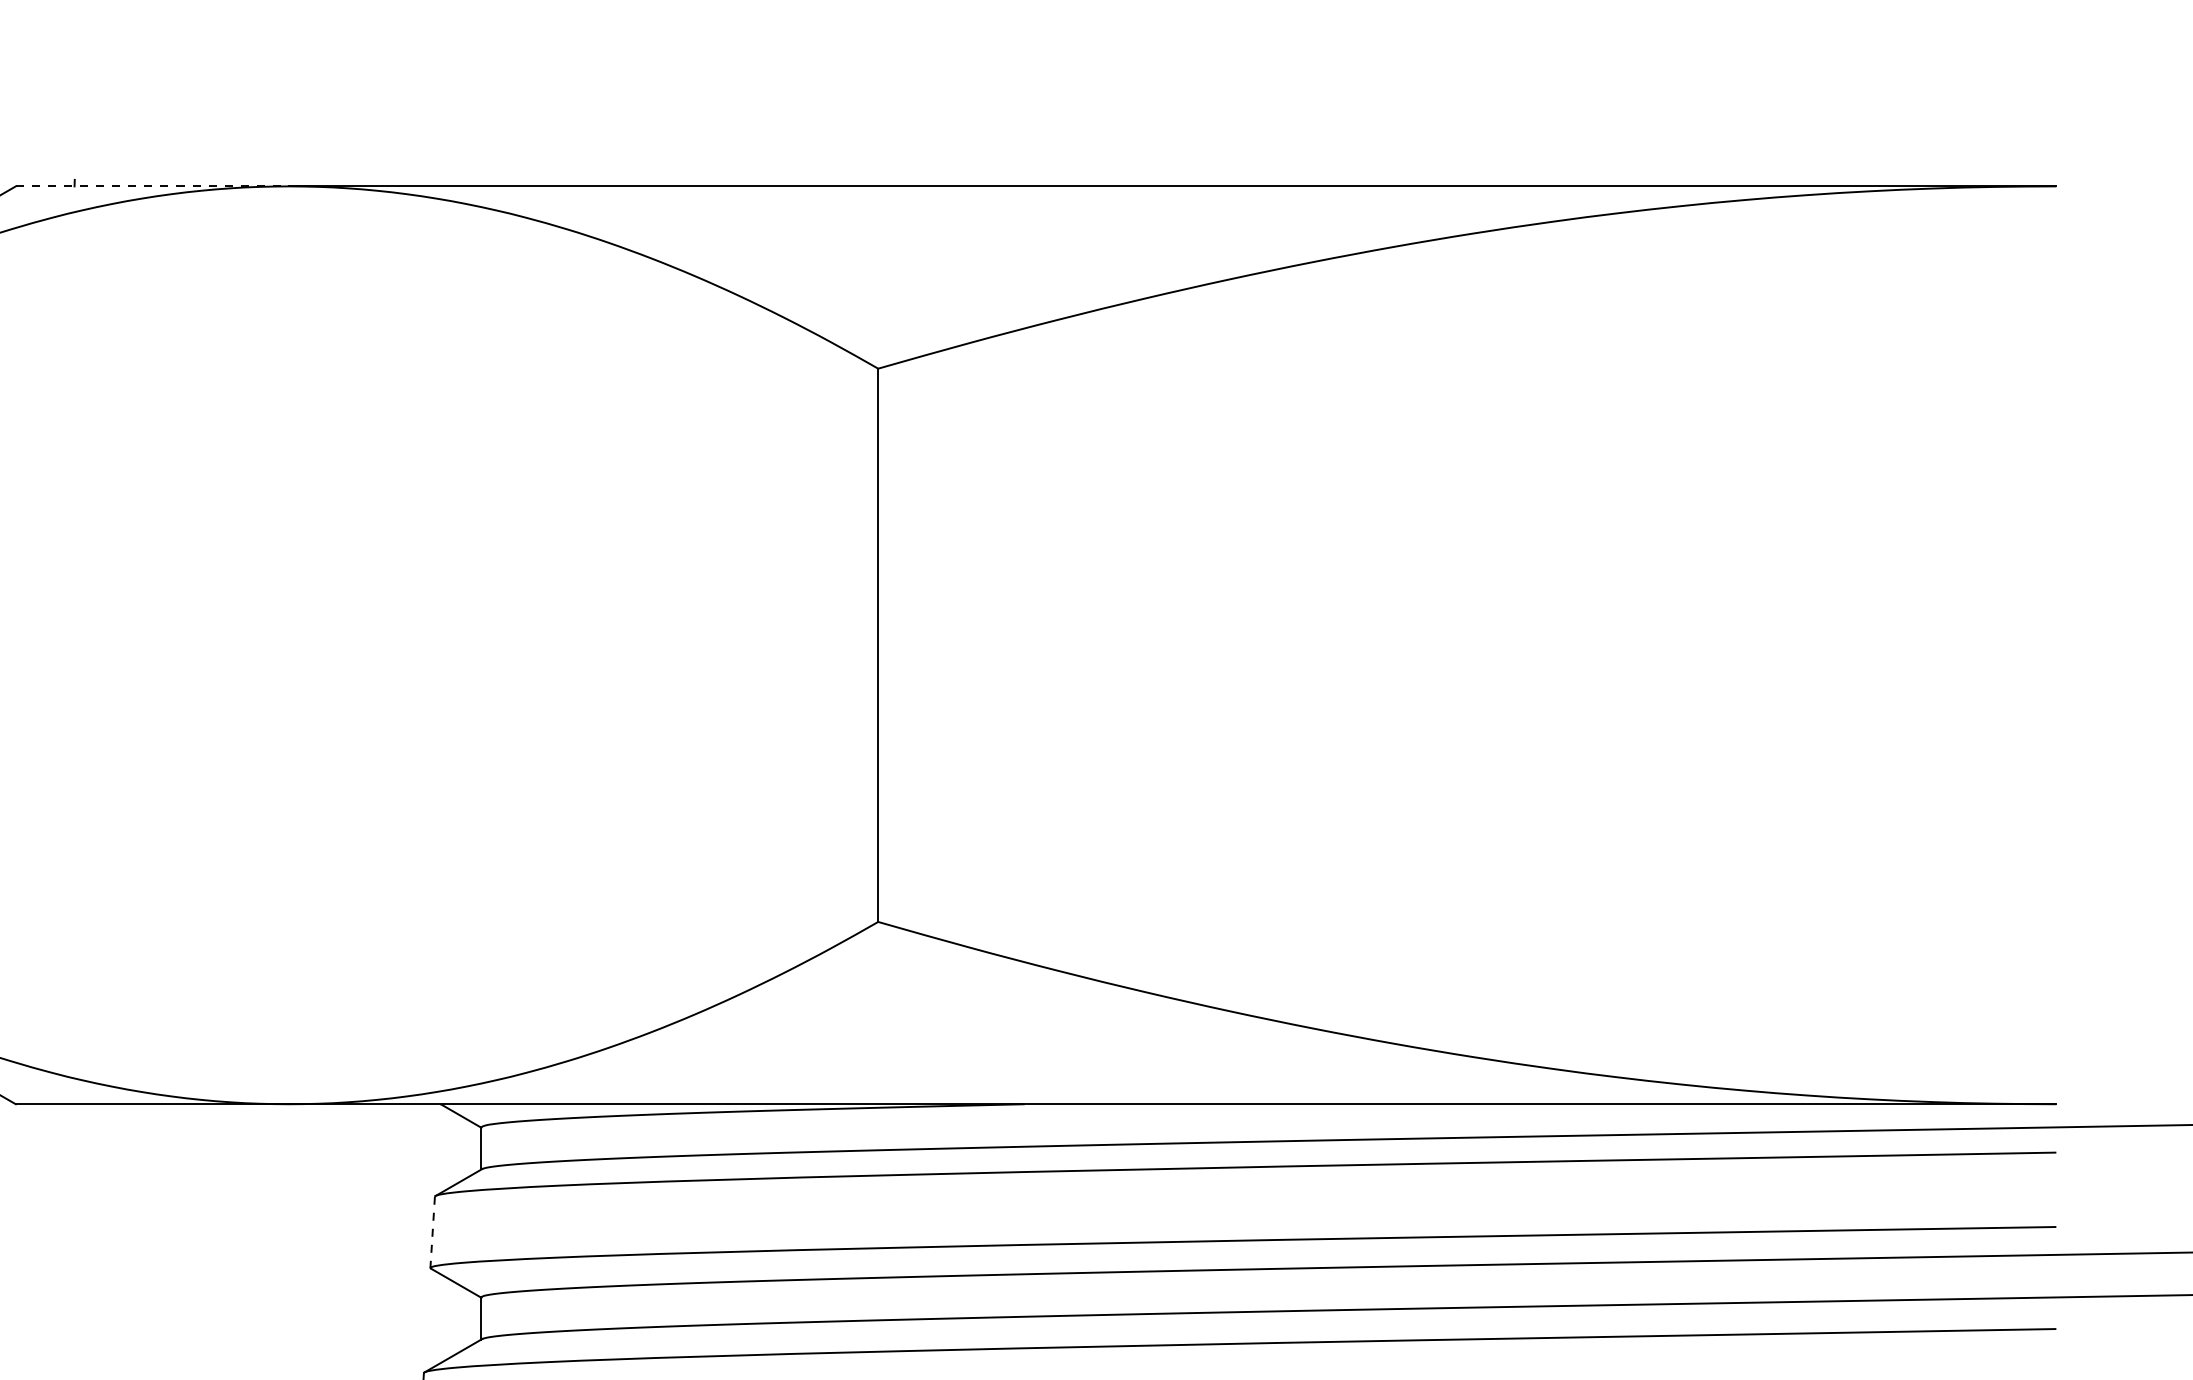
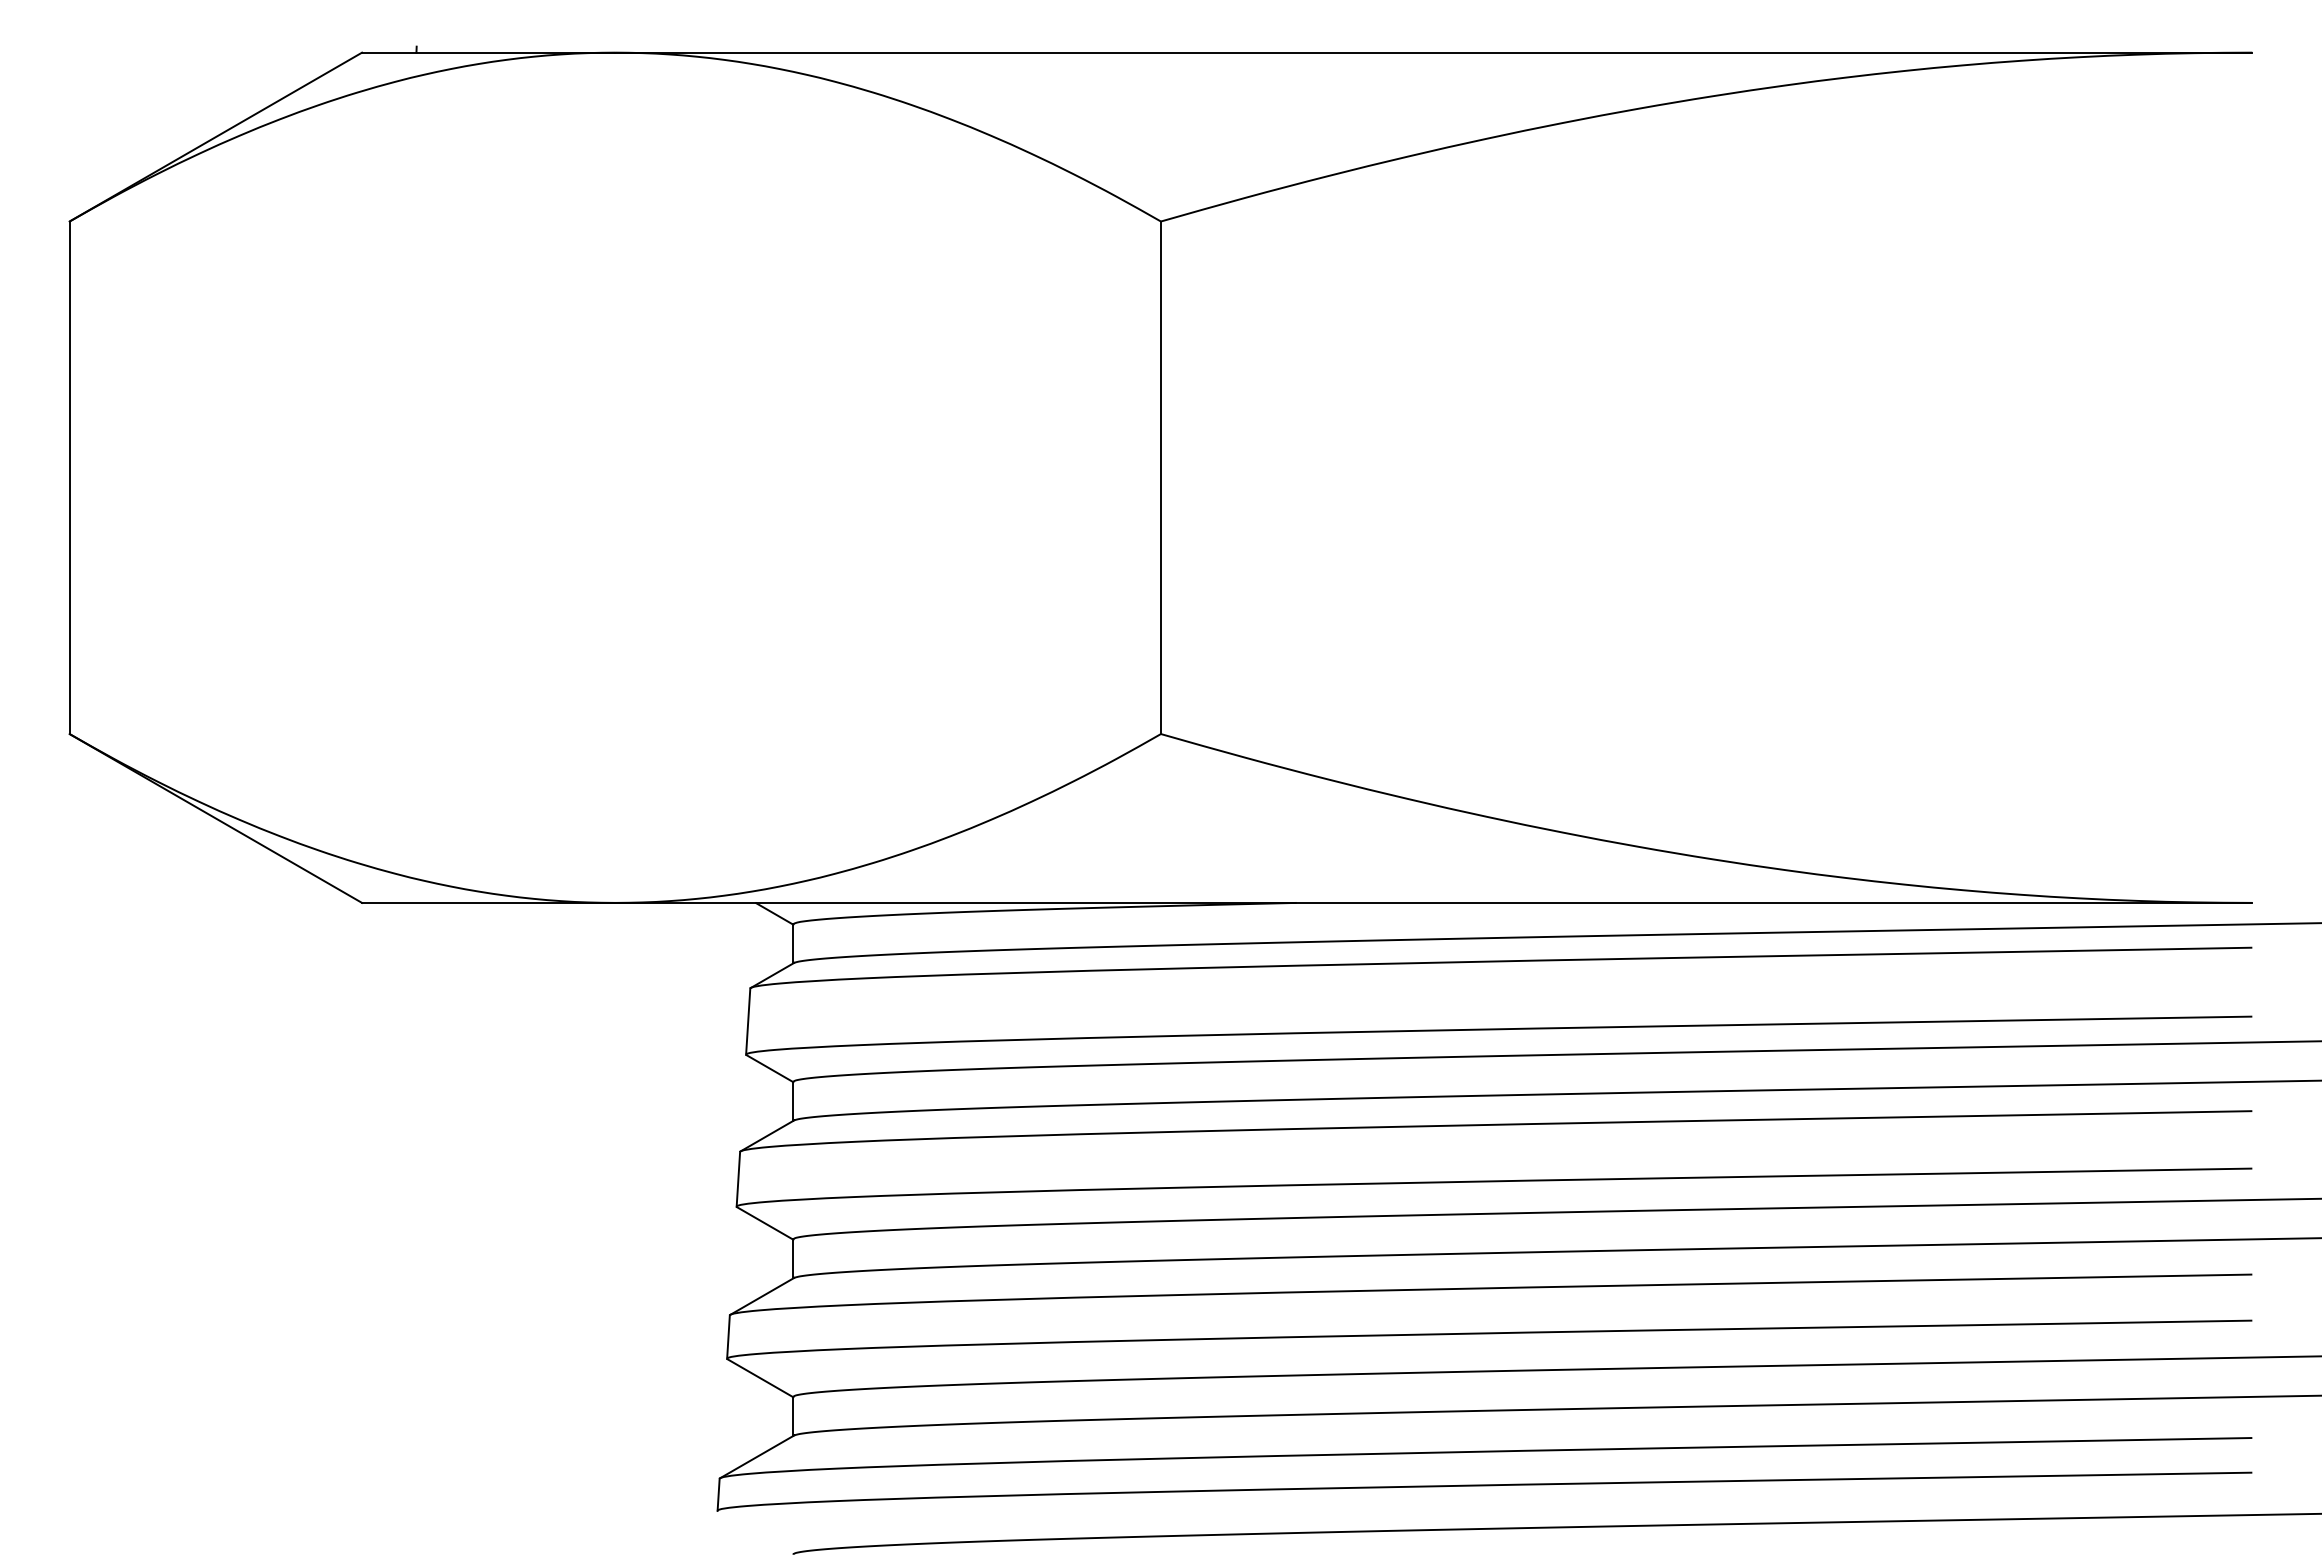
line: (152, 186) -> (488, 52), dashed -> solid
line: (432, 1233) -> (748, 1022), dashed -> solid

